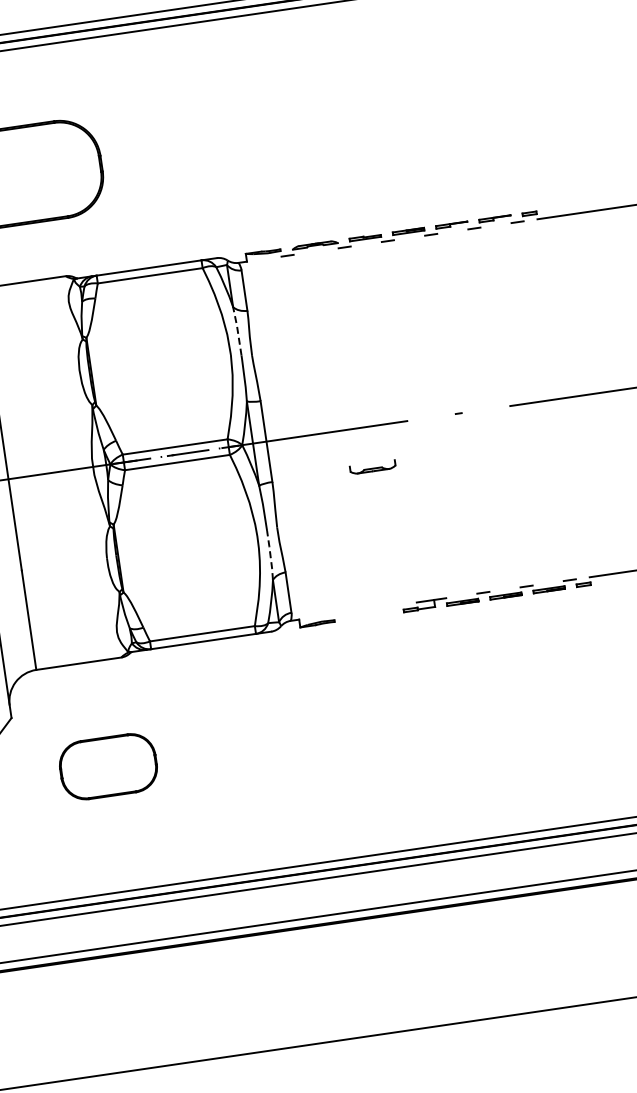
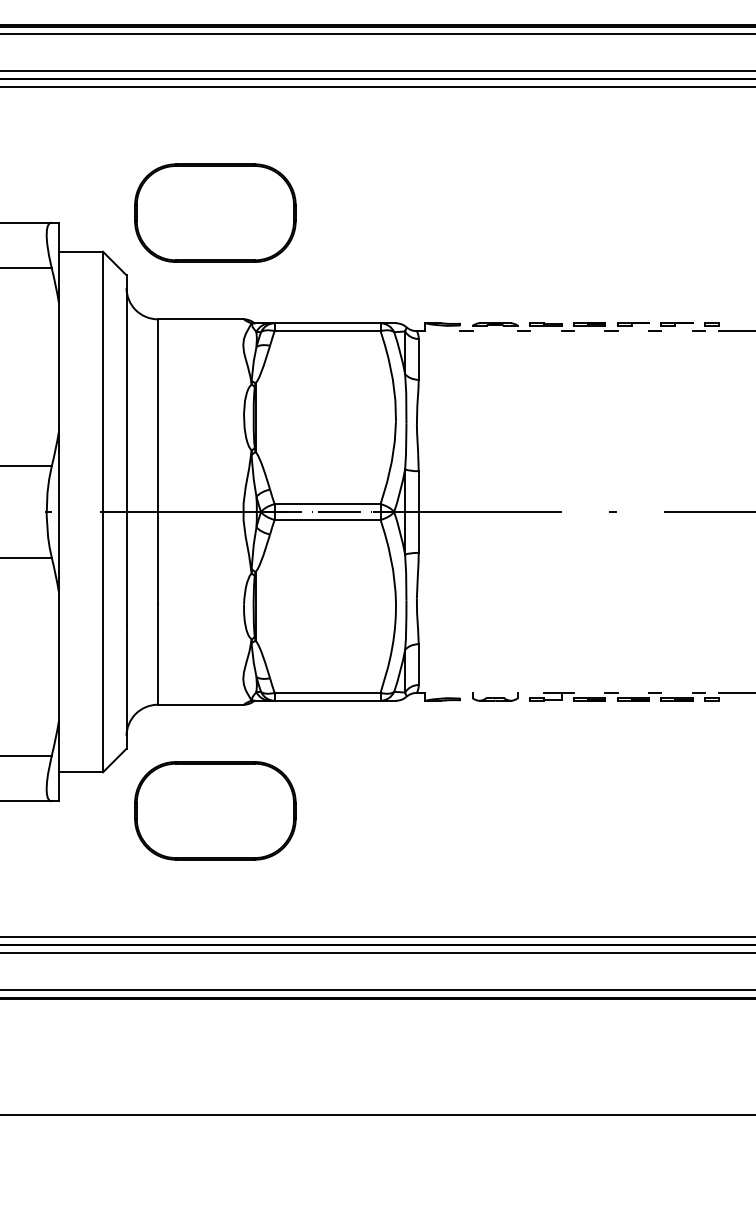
line: (238, 331) -> (406, 398), dashed -> solid
part: (373, 466) -> (495, 696), moved
line: (270, 554) -> (406, 624), dashed -> solid
part: (108, 766) -> (215, 810), size x1.67

